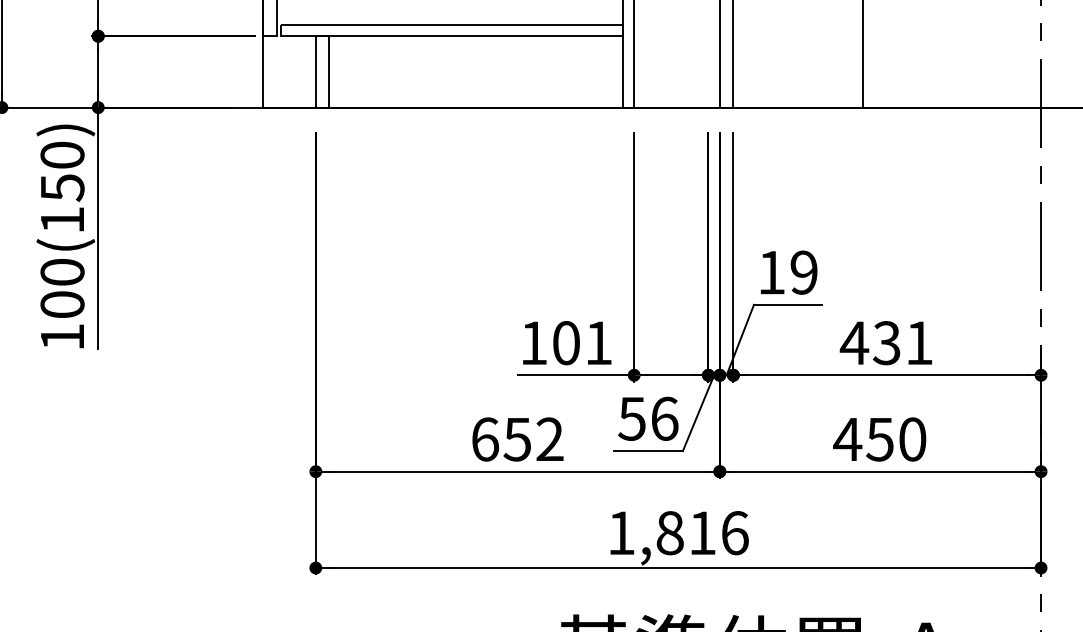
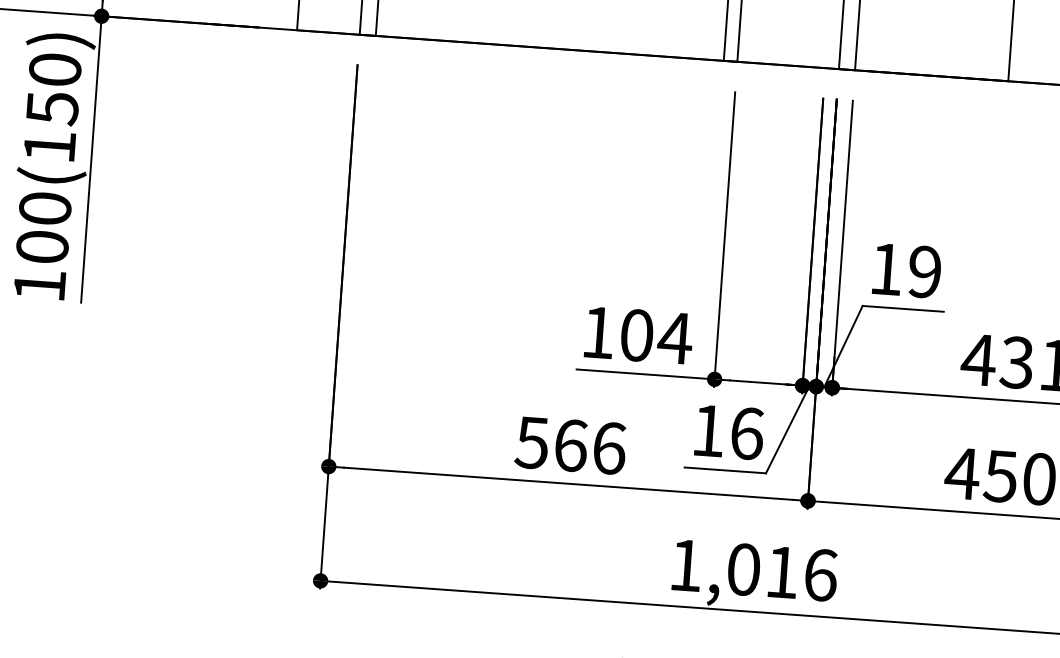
text: (598, 342) -> (675, 337), 101 -> 104
text: (631, 418) -> (707, 430), 56 -> 16
text: (517, 439) -> (570, 445), 652 -> 566
text: (669, 532) -> (743, 568), 1,816 -> 1,016

